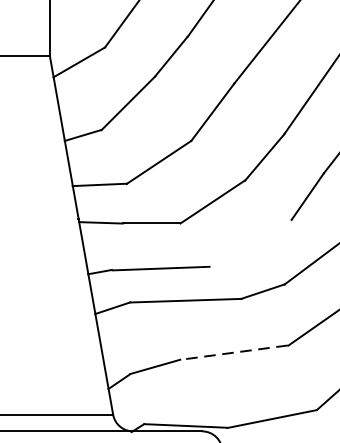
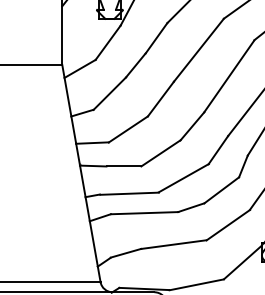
line: (250, 243) -> (183, 178), added
line: (233, 352) -> (173, 244), dashed -> solid

